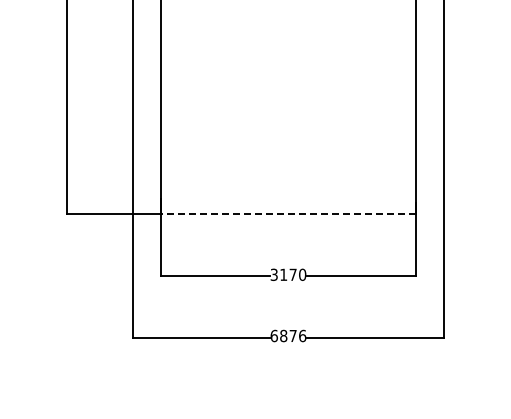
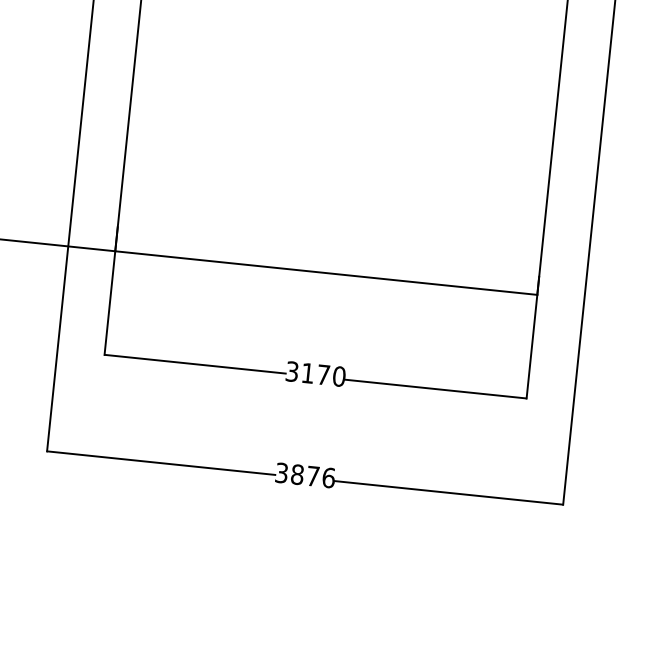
line: (287, 213) -> (324, 272), dashed -> solid
text: (273, 335) -> (280, 472), 6876 -> 3876

